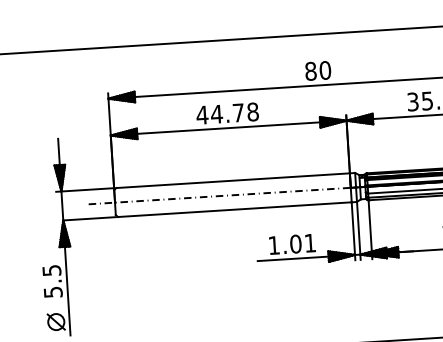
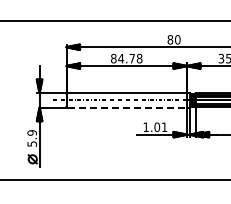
text: (201, 114) -> (113, 58), 44.78 -> 84.78
line: (235, 209) -> (127, 107), solid -> dashed
text: (50, 269) -> (31, 132), 5.5 -> 5.9

